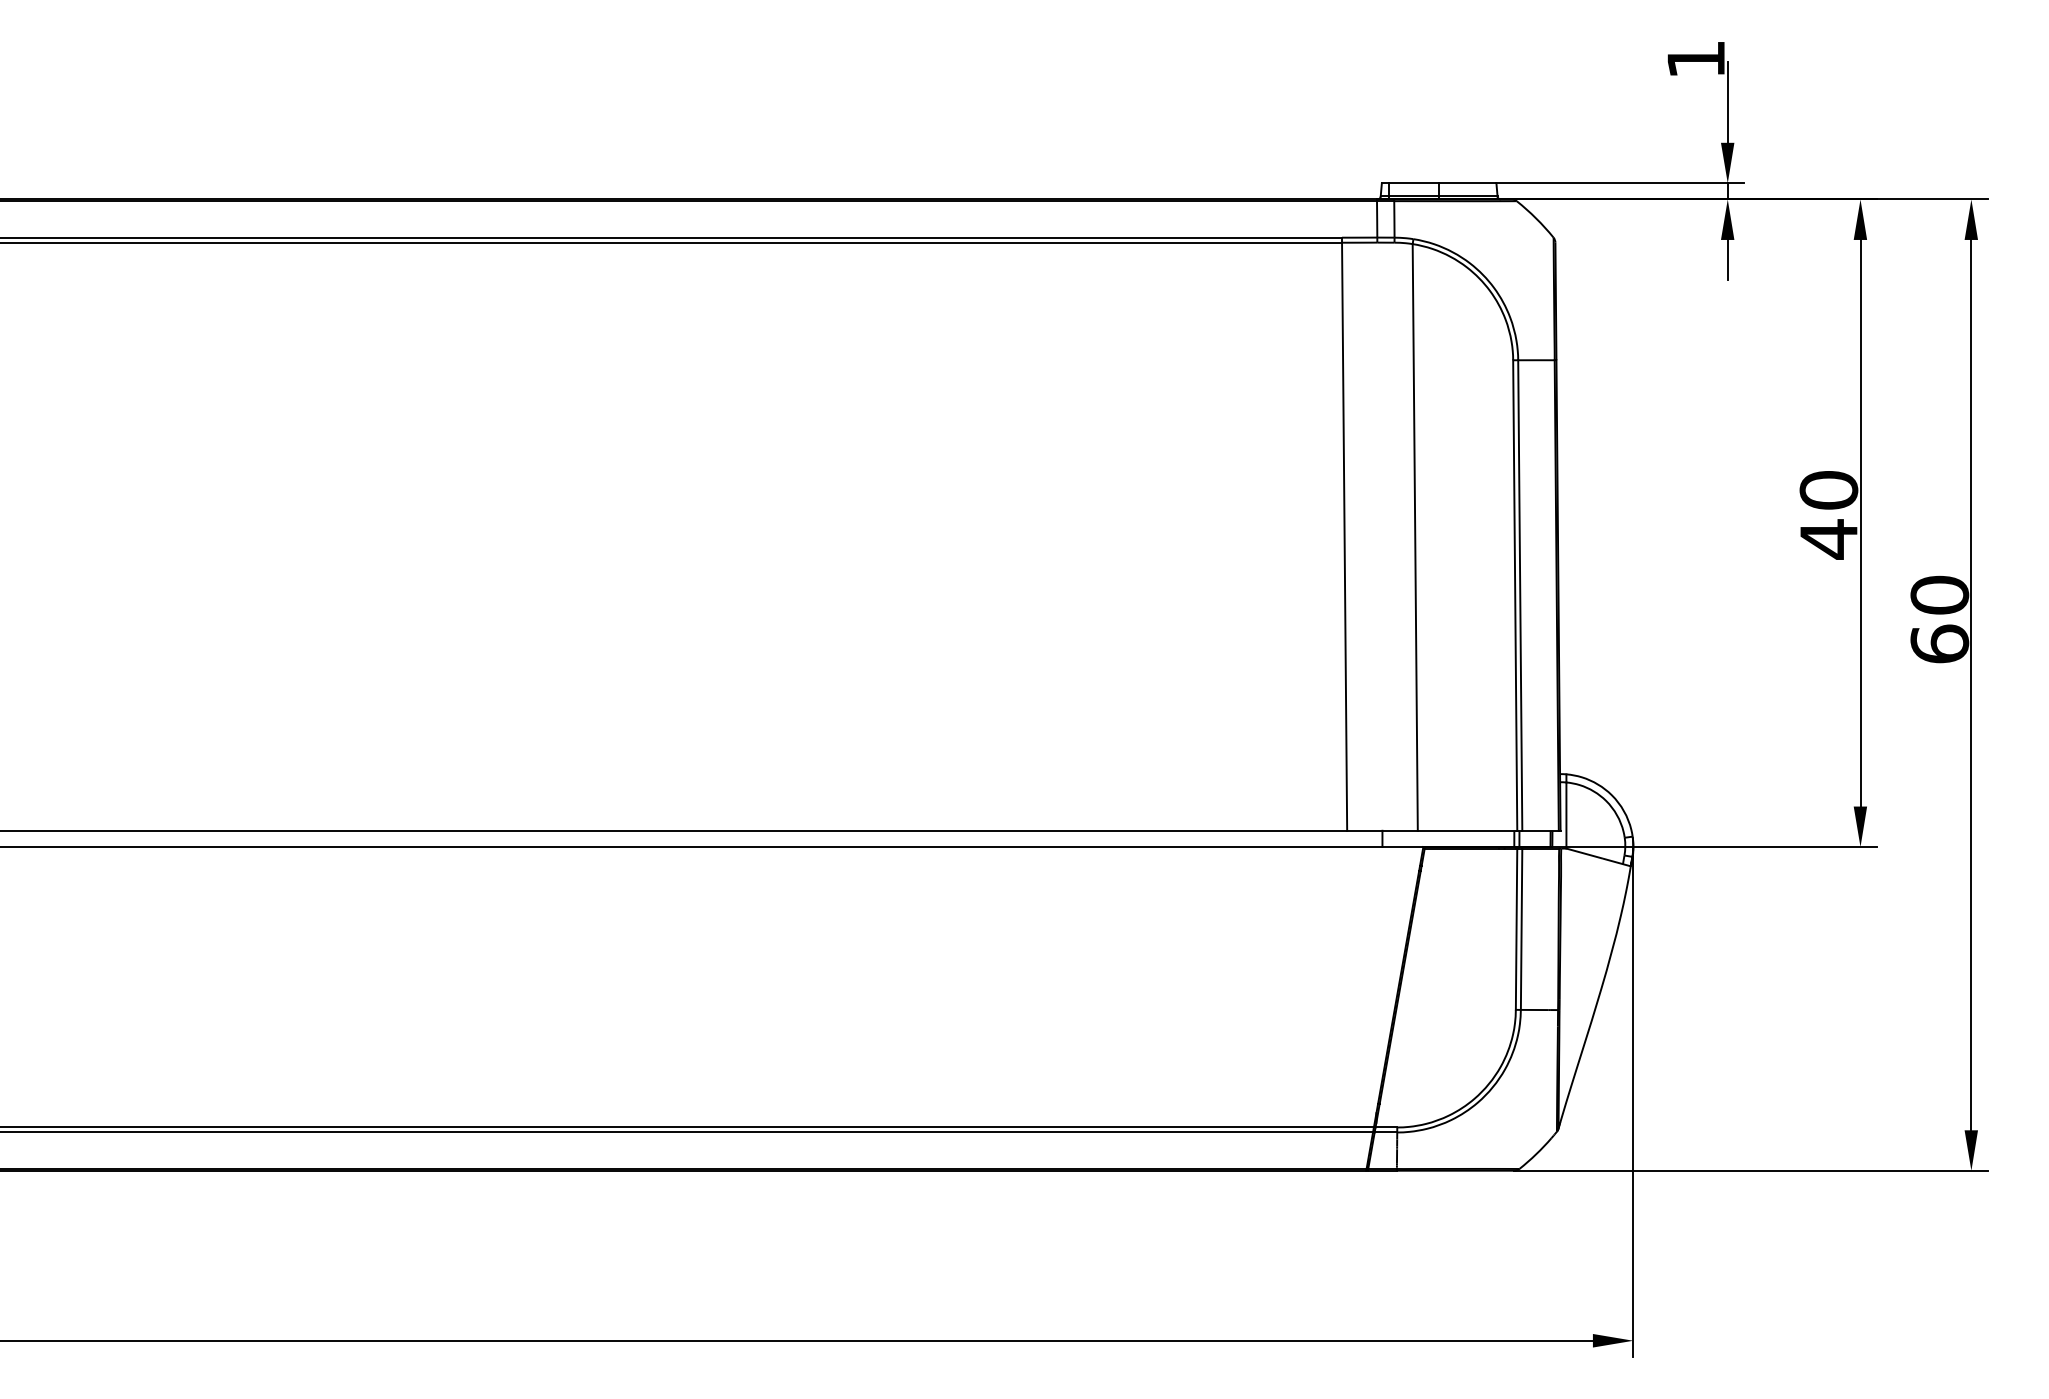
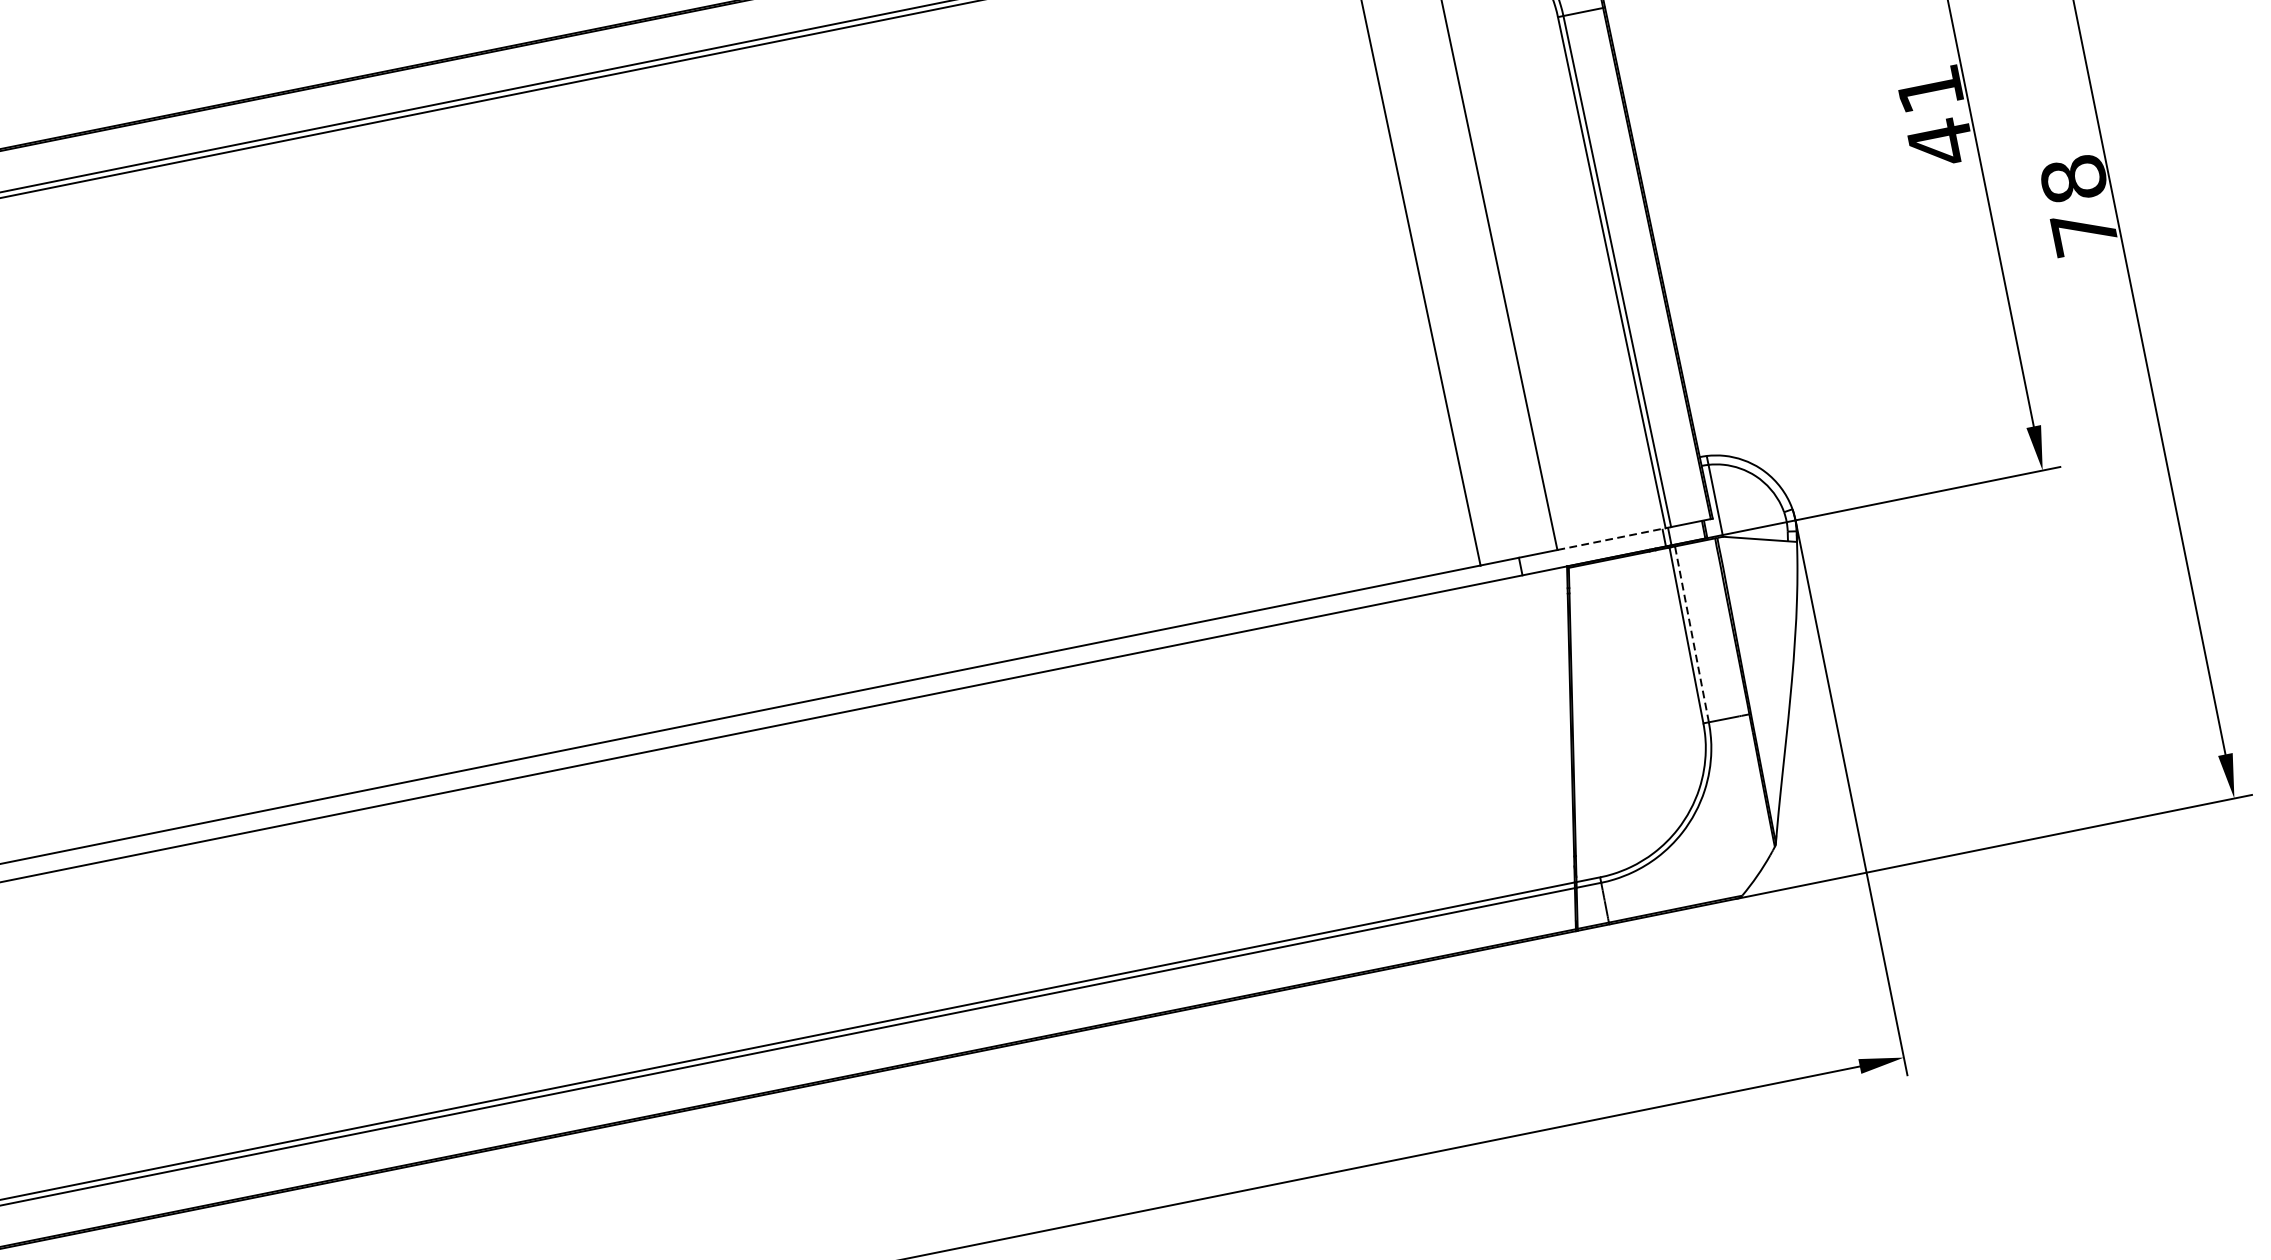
text: (1828, 490) -> (1929, 89), 40 -> 41
text: (1939, 619) -> (2078, 205), 60 -> 78
line: (1467, 830) -> (1611, 538), solid -> dashed
line: (1521, 929) -> (1691, 634), solid -> dashed

